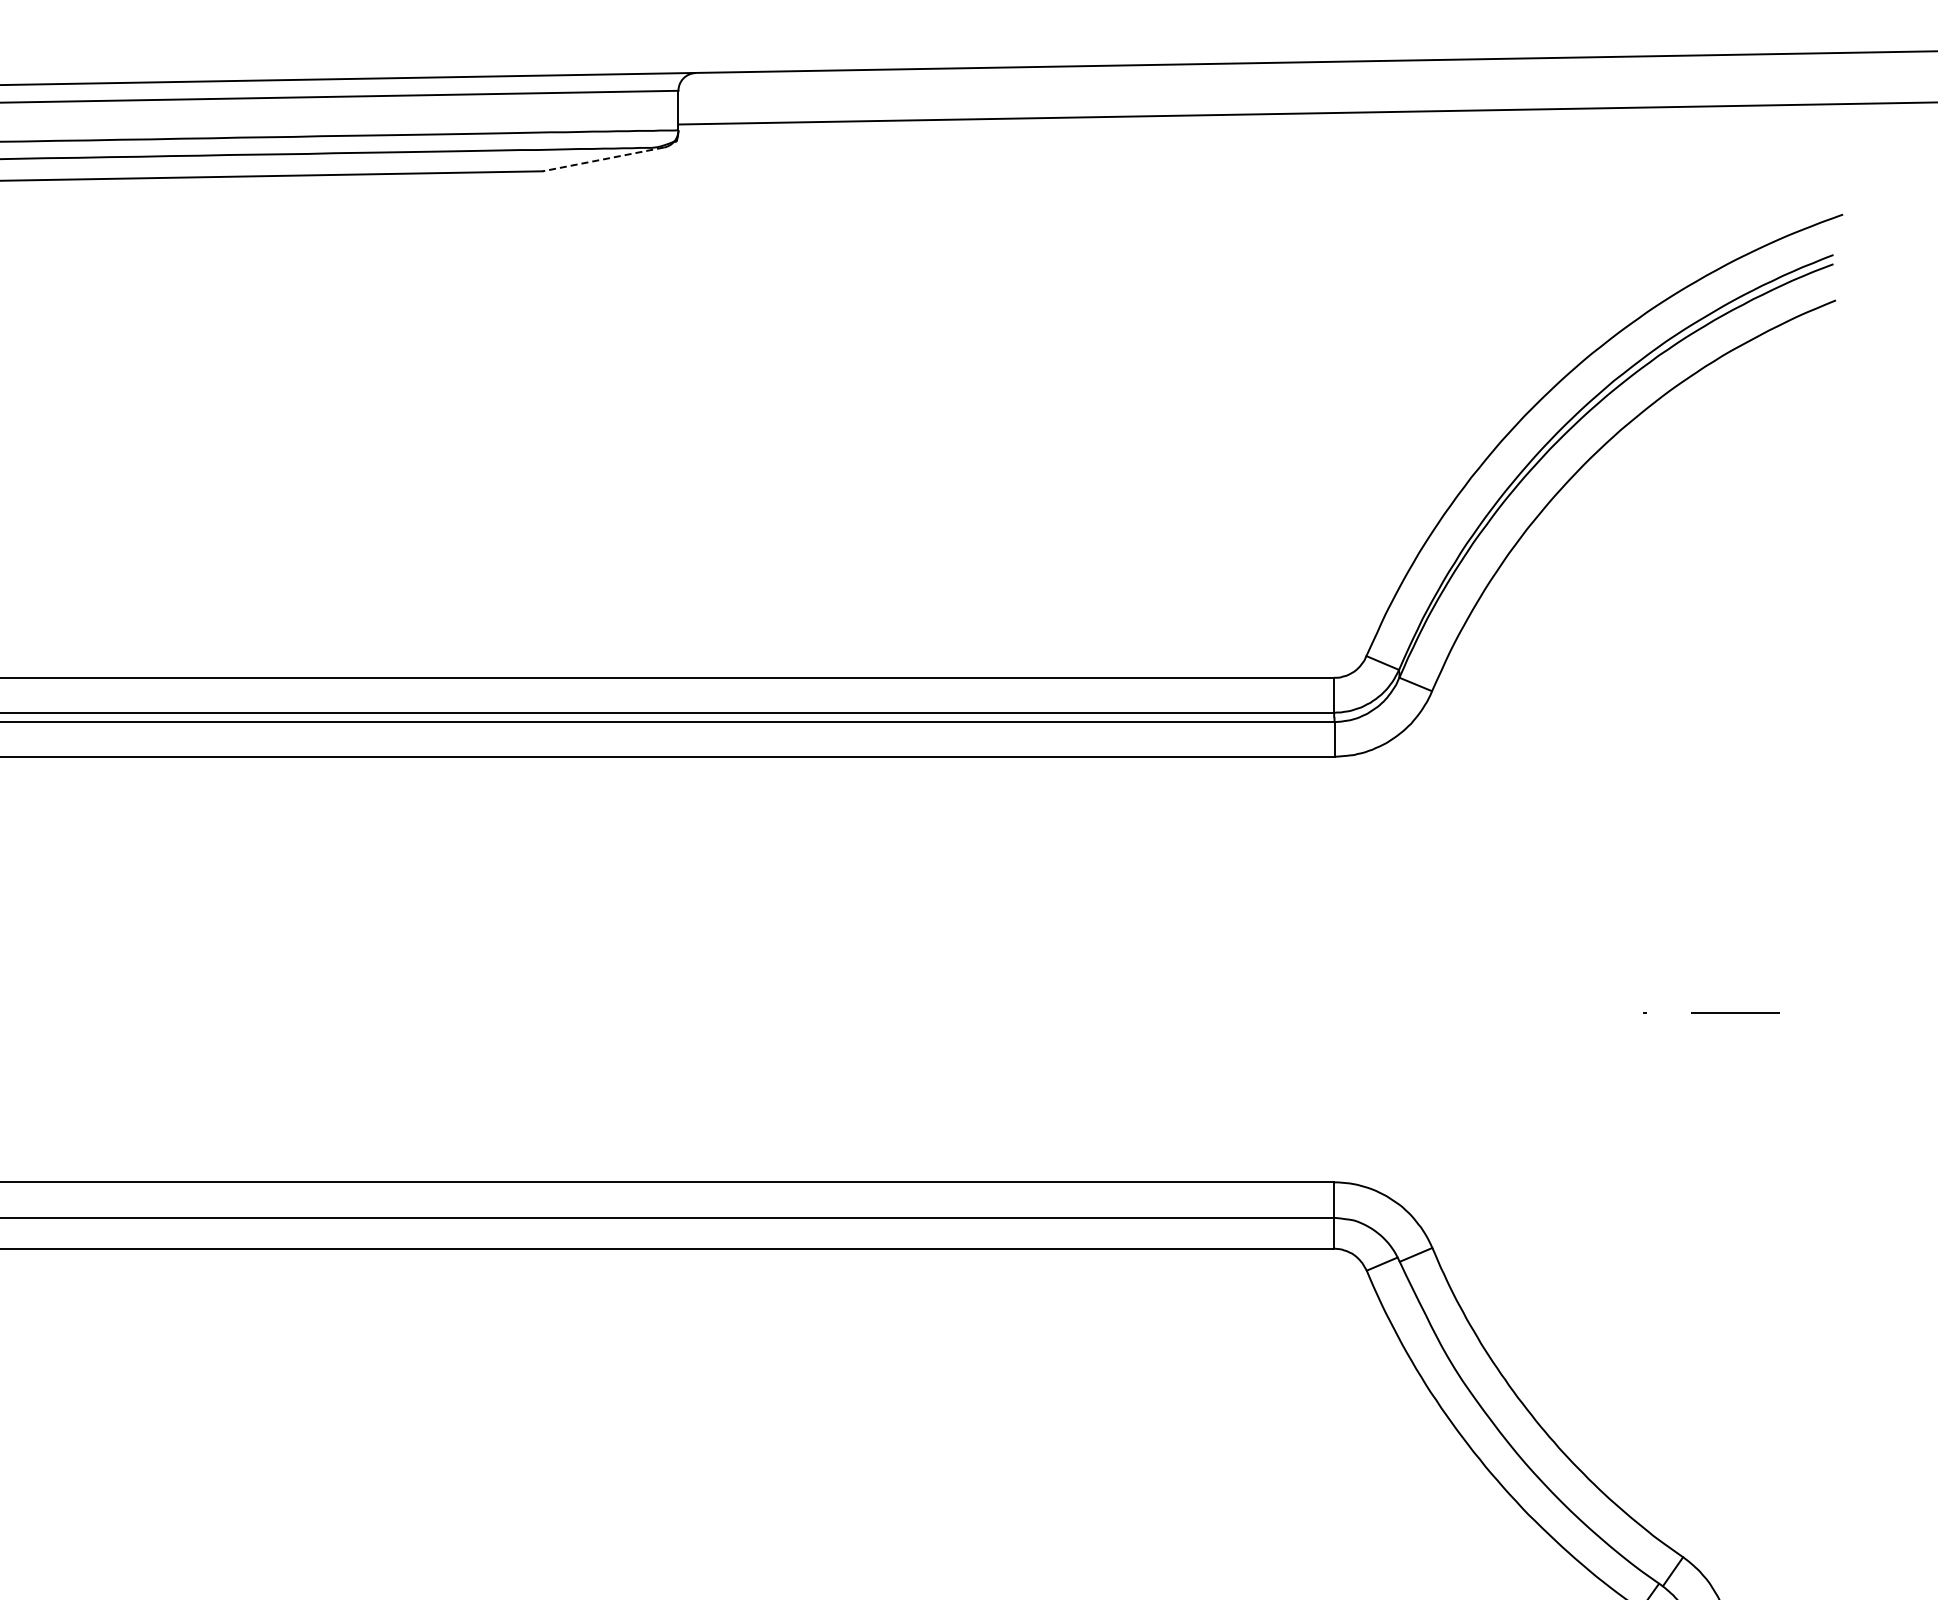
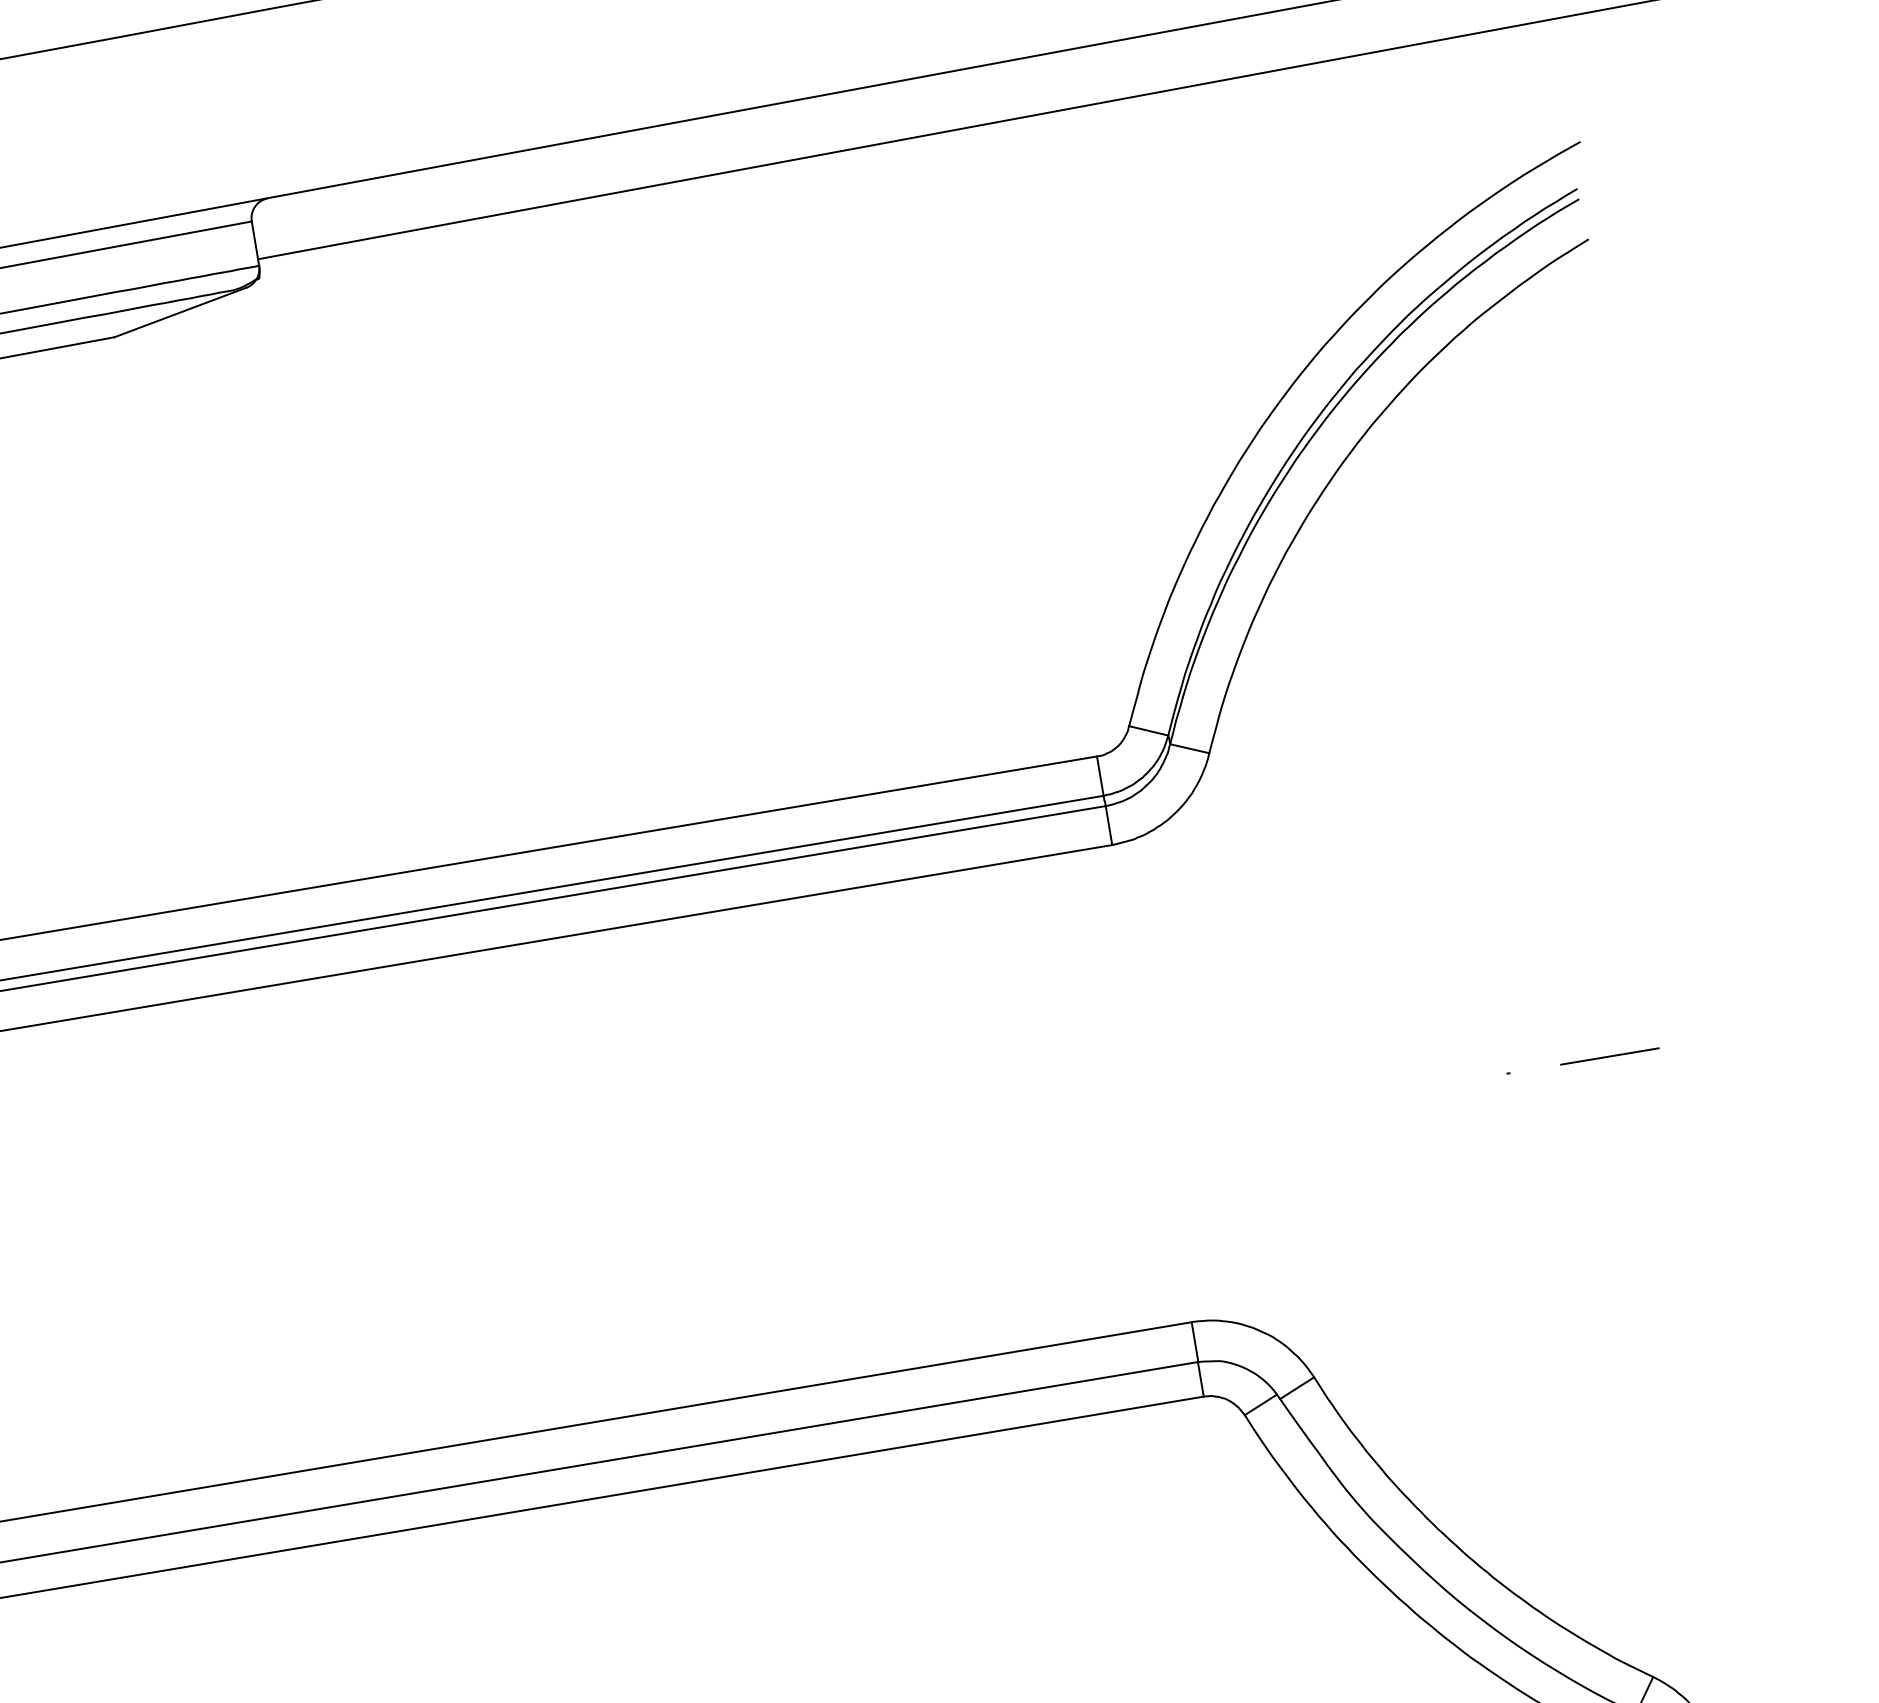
line: (603, 159) -> (180, 312), dashed -> solid

